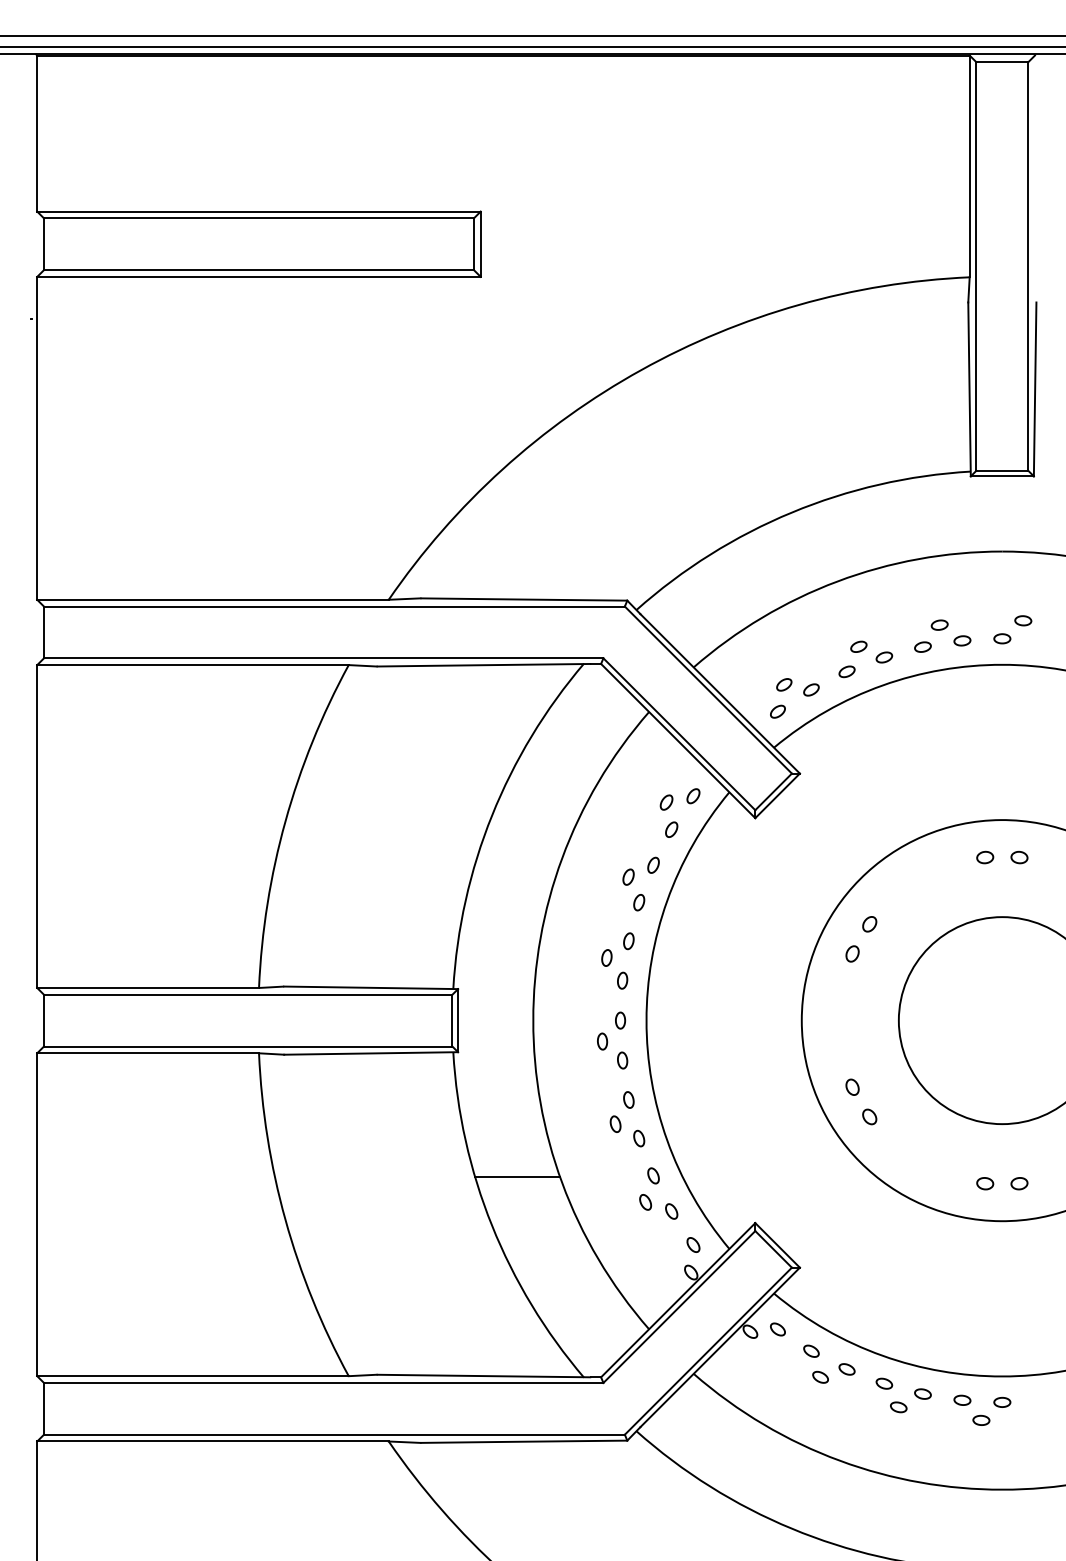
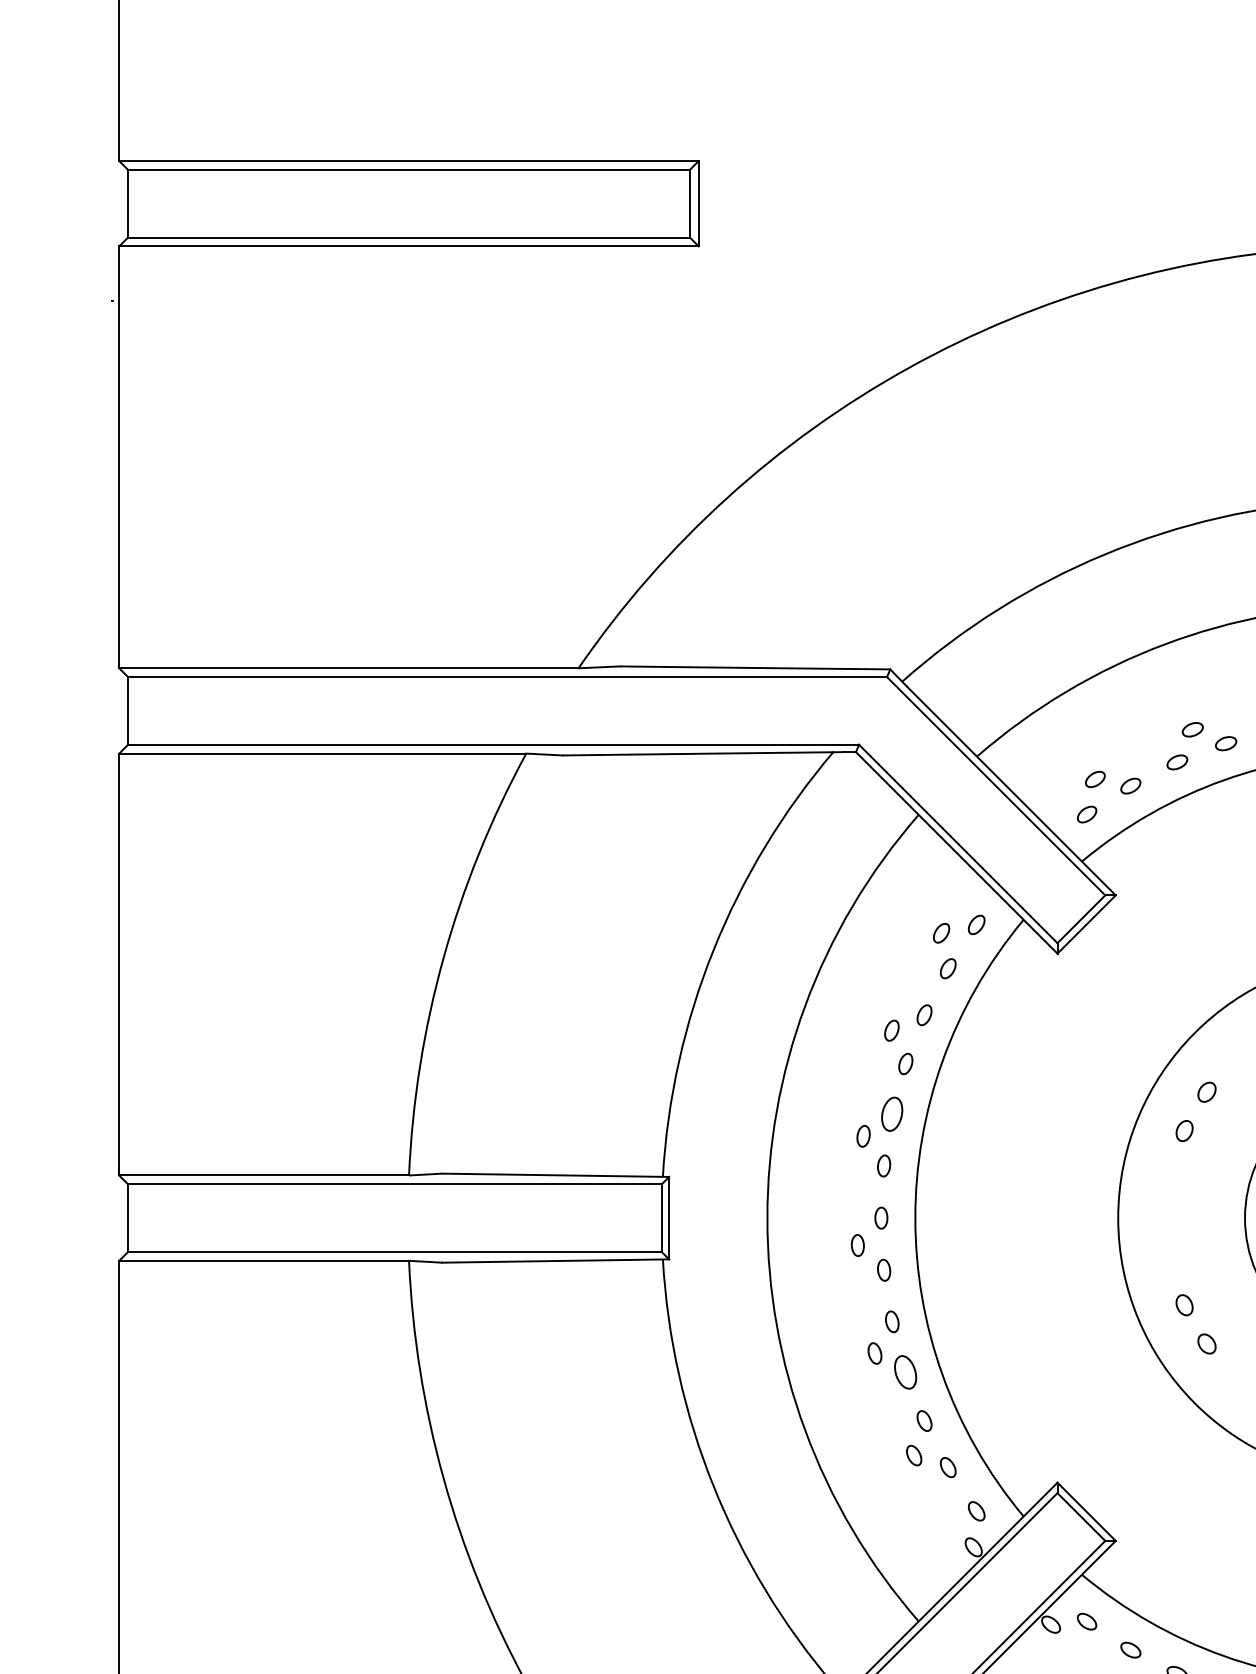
part: (628, 941) -> (891, 1114), size x1.6
part: (639, 1138) -> (906, 1372), size x1.6
line: (516, 1176) -> (745, 1421), removed

